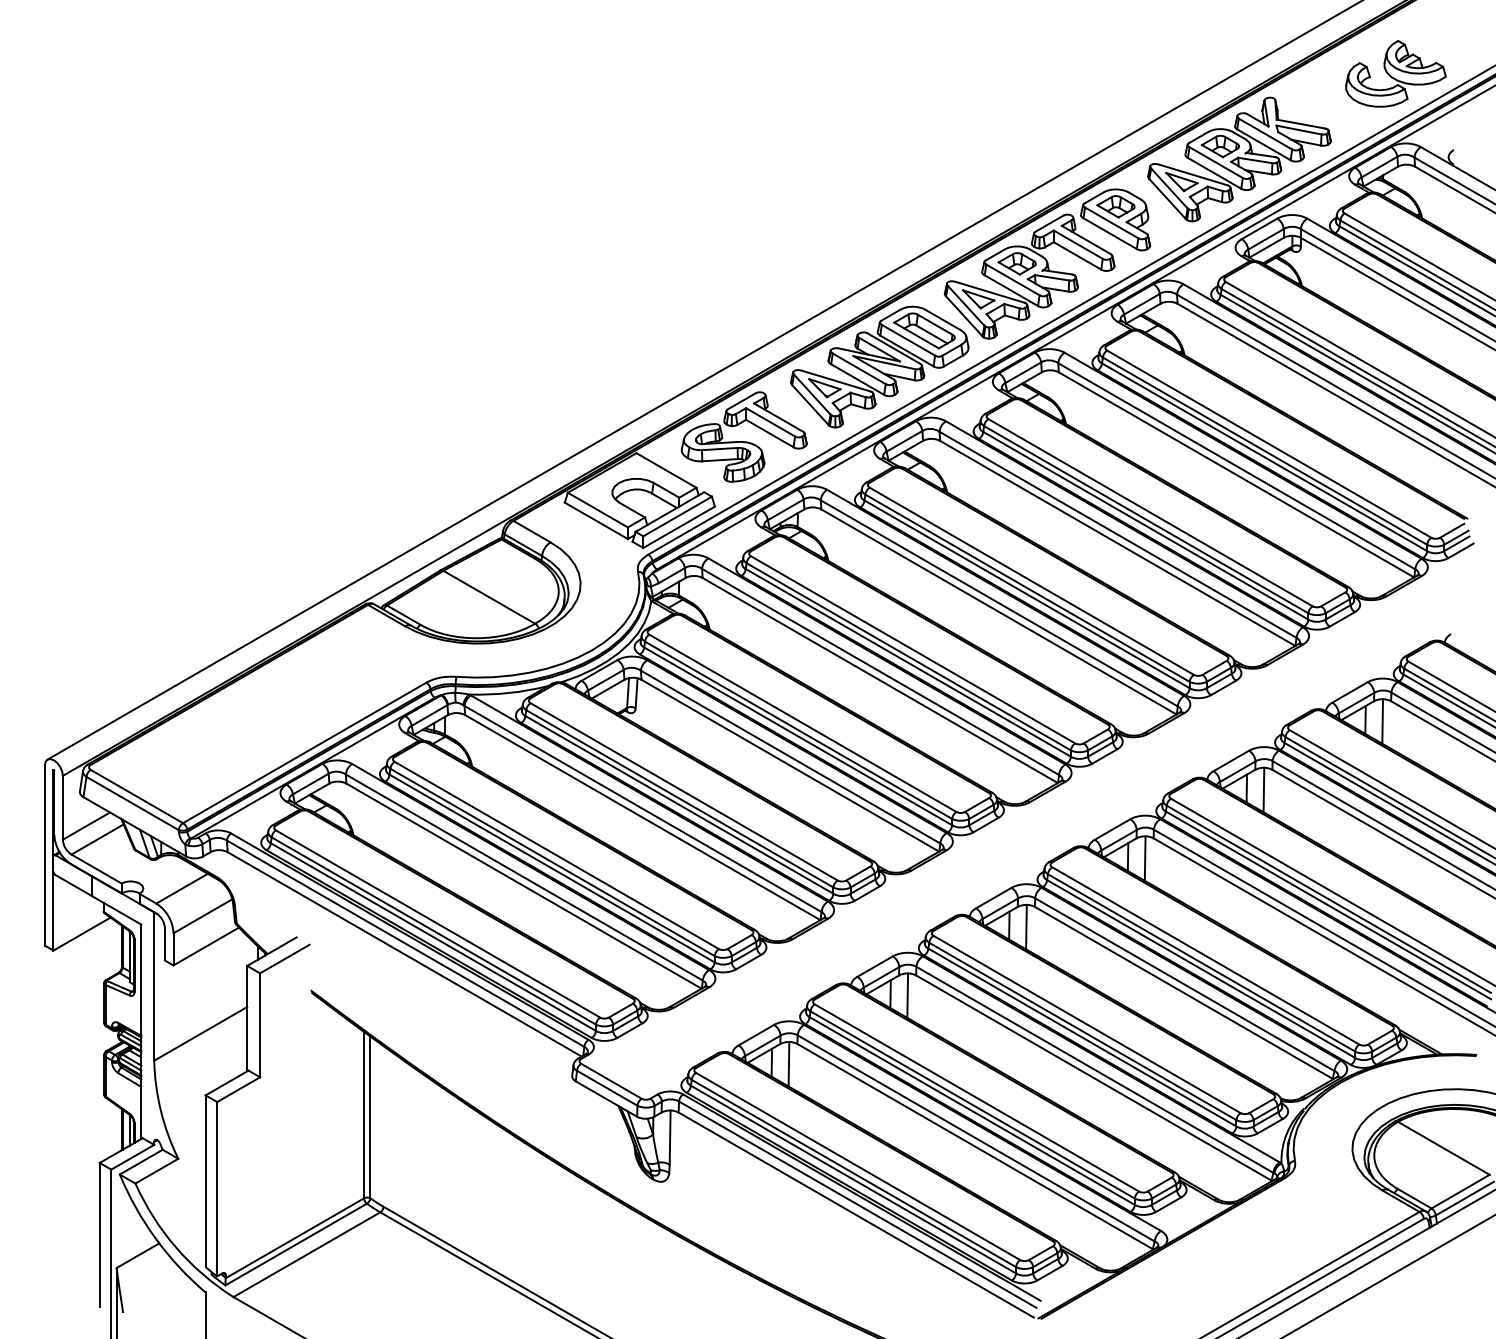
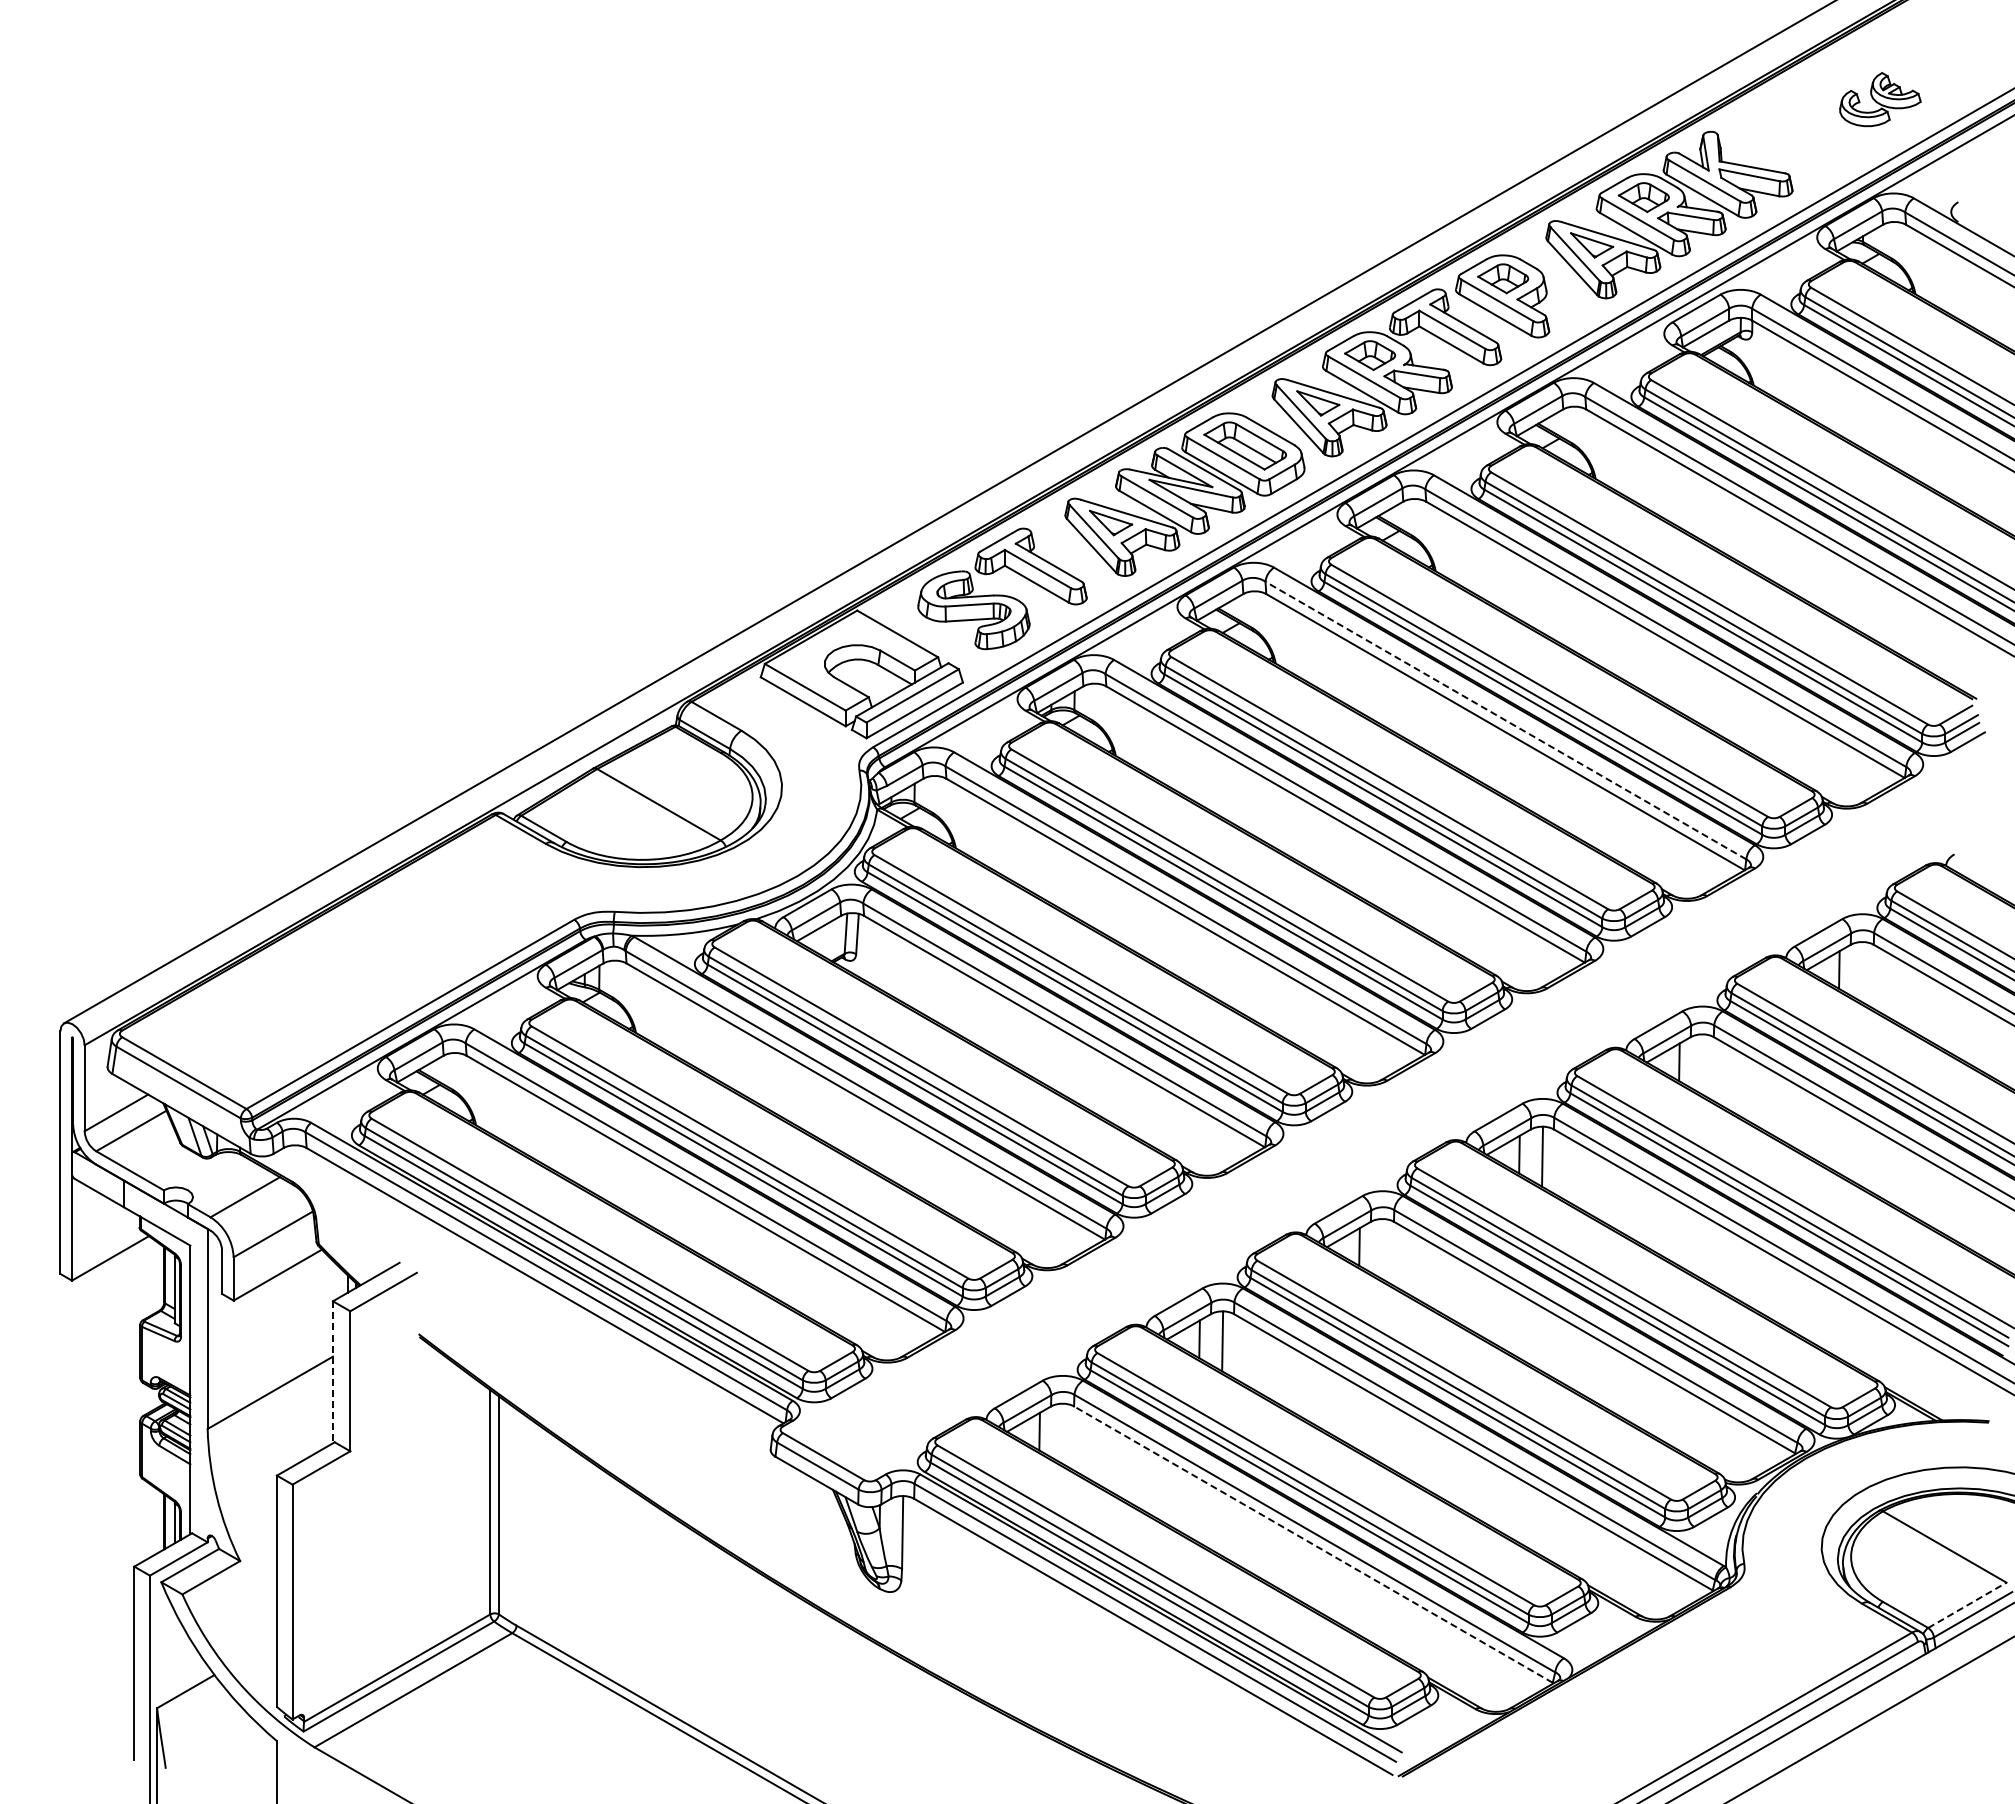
part: (1396, 73) -> (1880, 99), size x0.6
line: (1117, 534) -> (1505, 720), solid -> dashed
line: (1382, 721) -> (1861, 972), removed
line: (1263, 790) -> (1701, 1064), removed
line: (1026, 927) -> (1382, 1249), removed
line: (246, 1018) -> (332, 1372), solid -> dashed
line: (788, 1064) -> (1062, 1433), removed
line: (975, 1146) -> (1313, 1544), solid -> dashed
line: (1460, 1191) -> (1967, 1605), solid -> dashed

